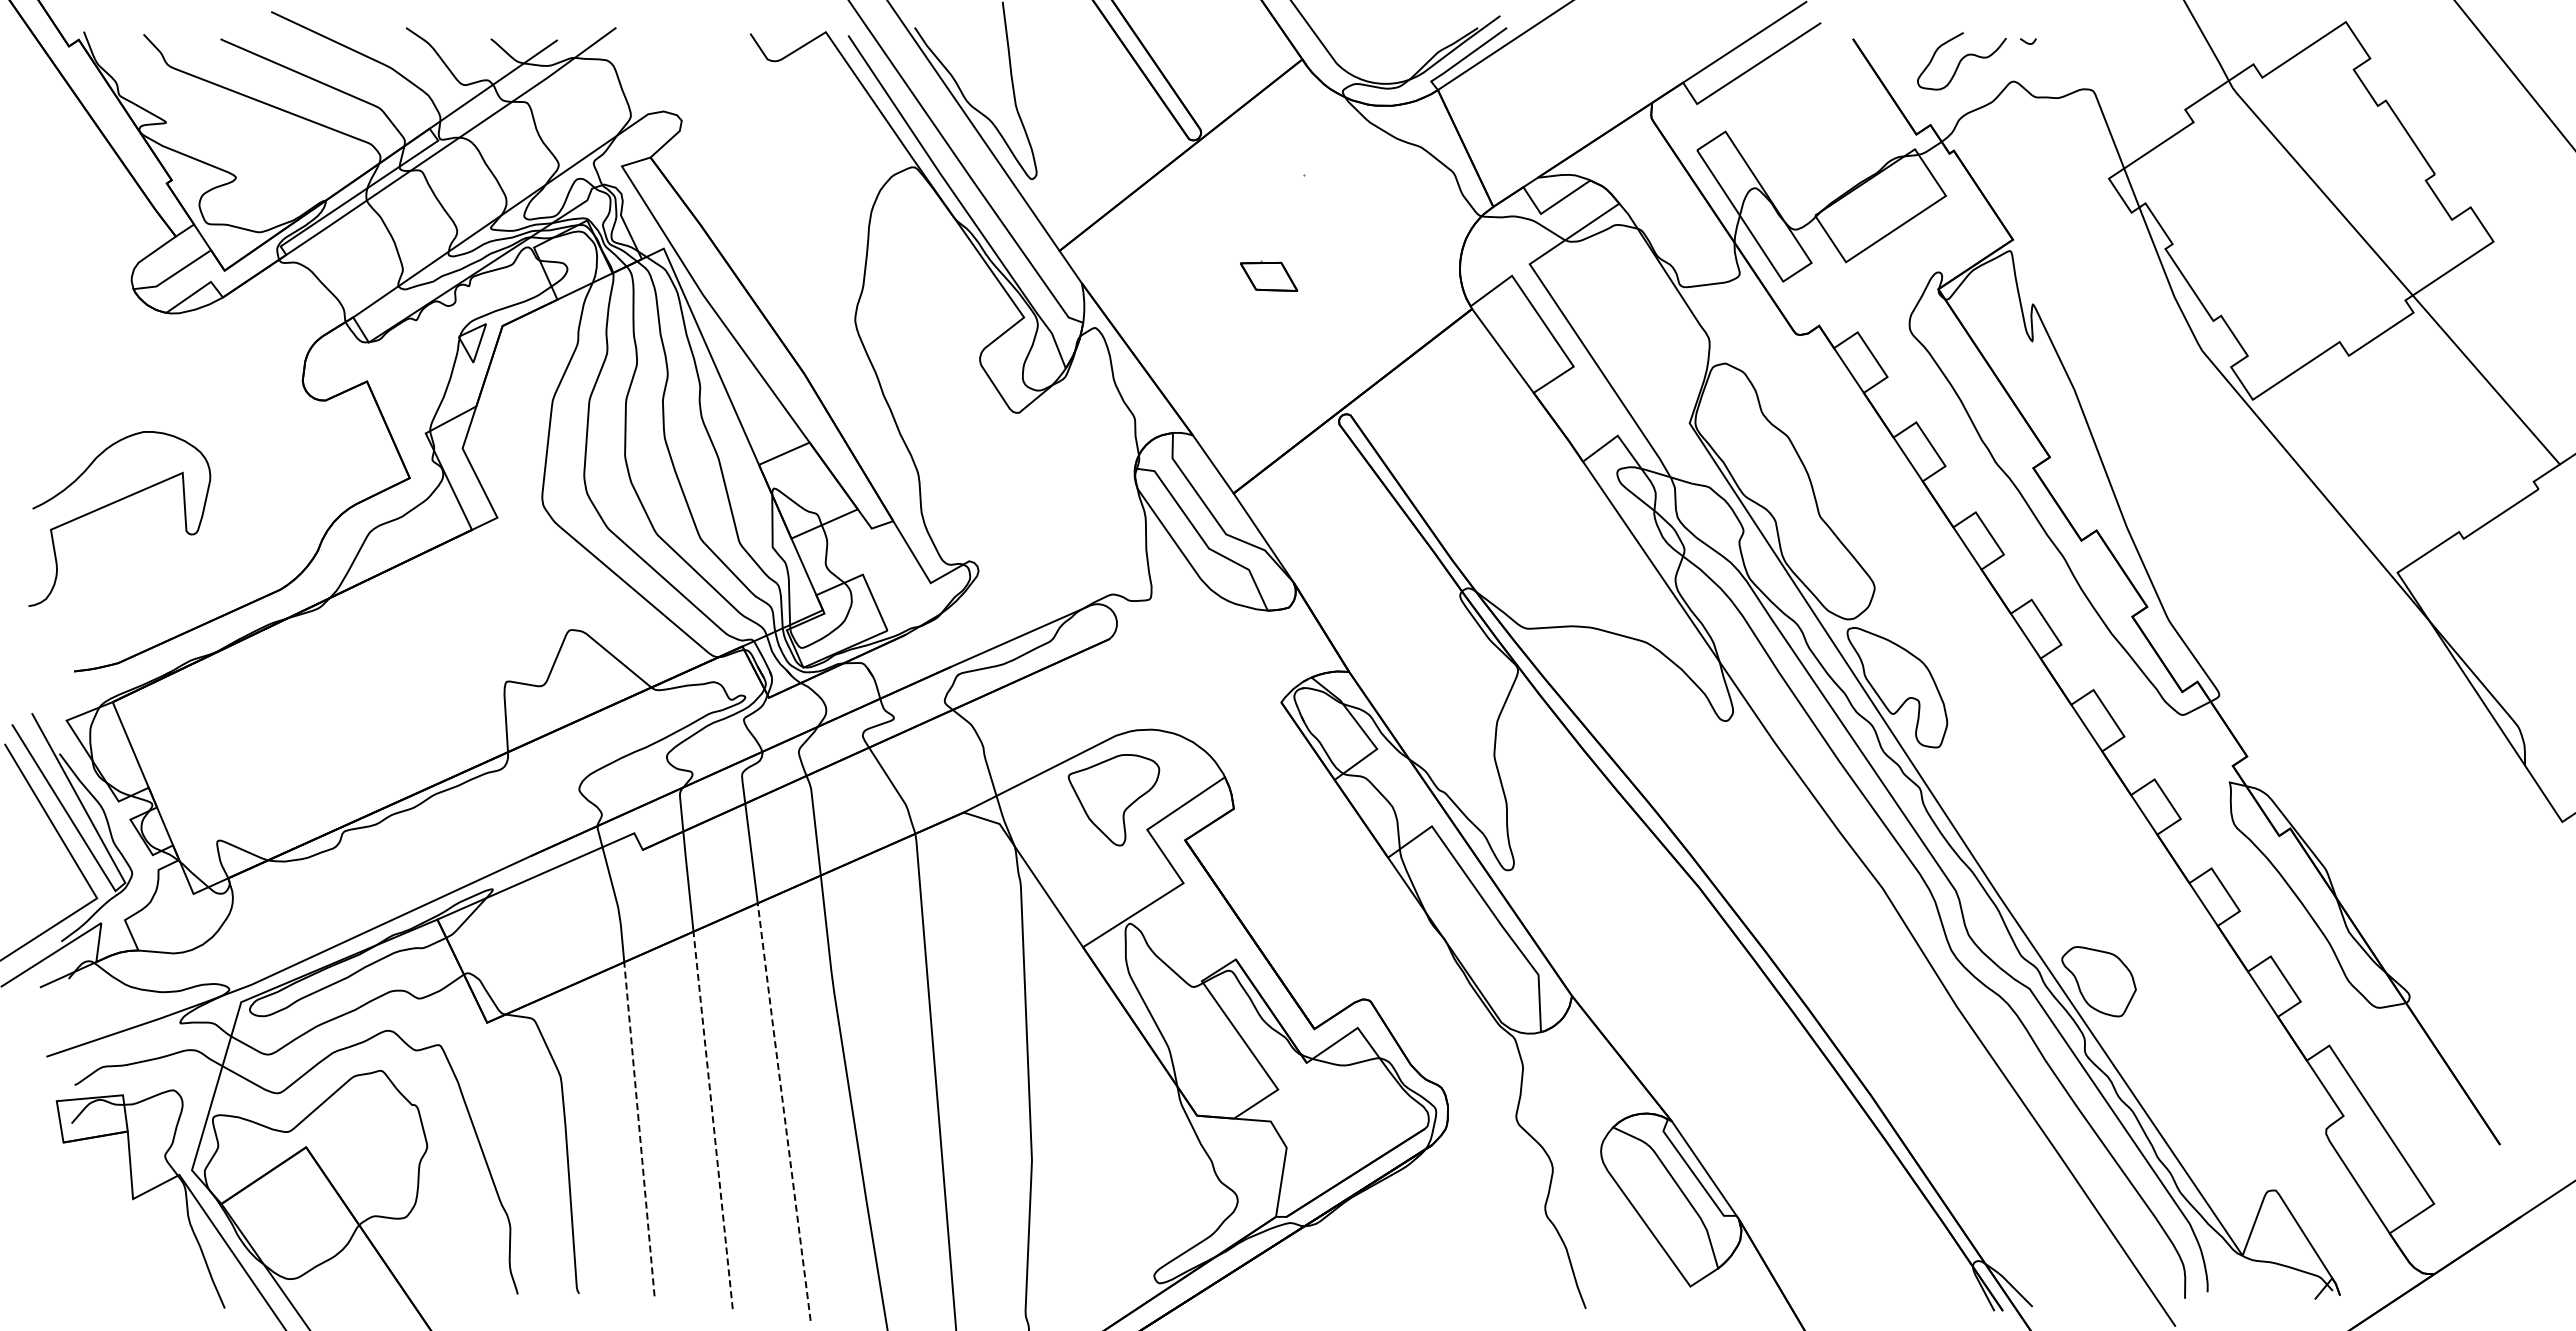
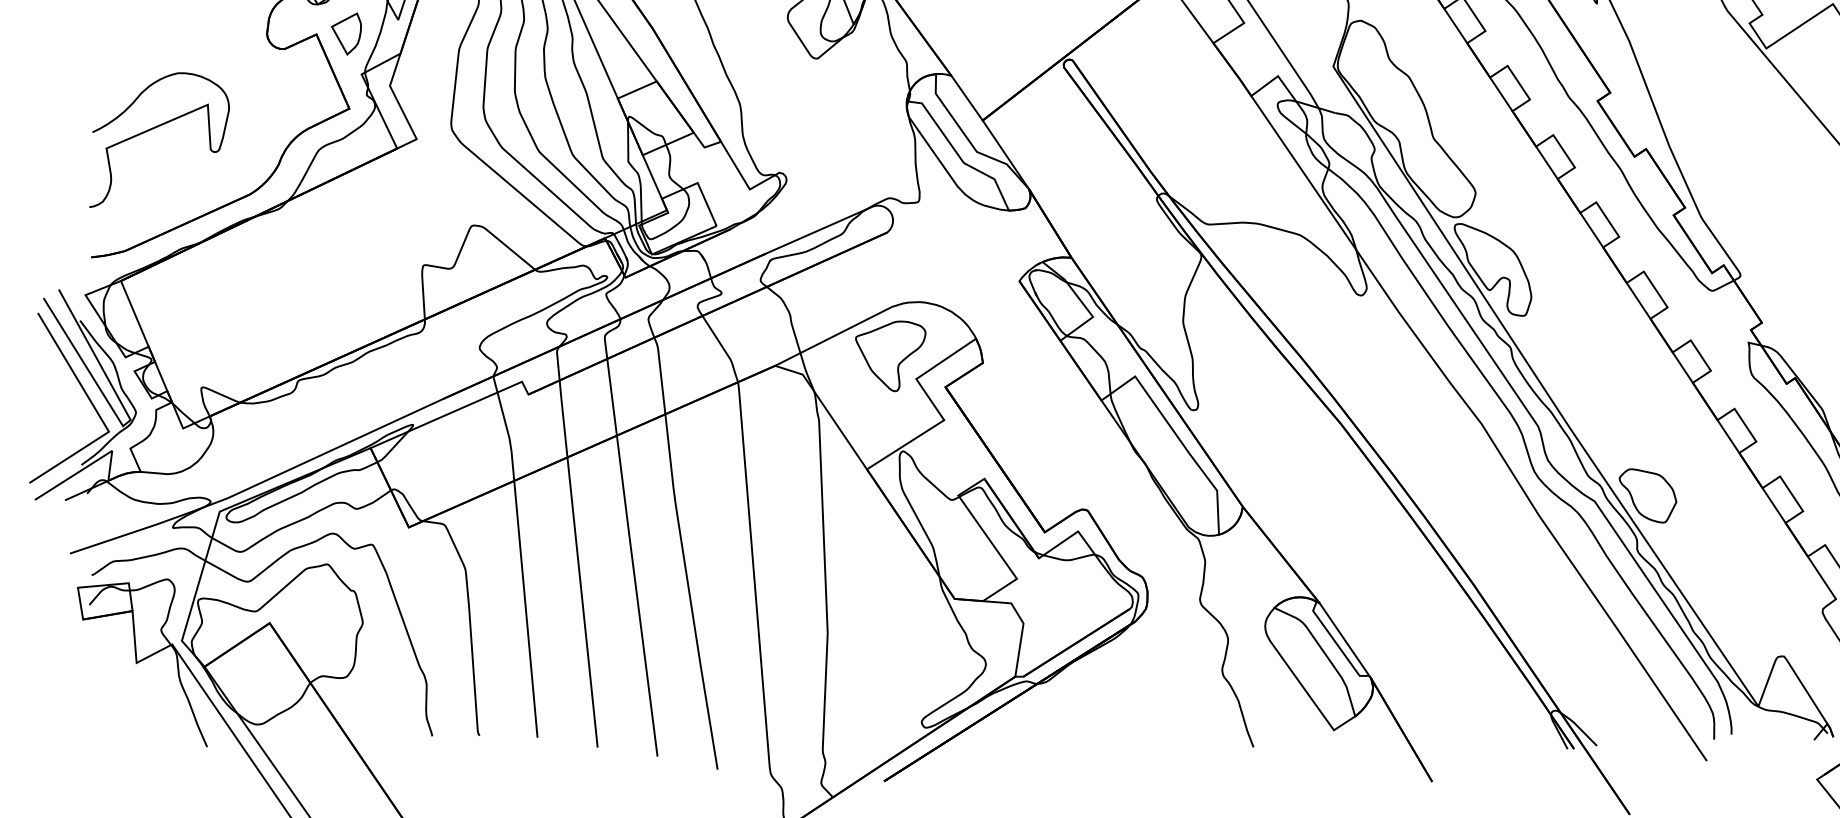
part: (405, 380) -> (346, 33), added
curve: (112, 504) -> (153, 129), moved
line: (783, 1111) -> (636, 595), dashed -> solid
line: (713, 1120) -> (582, 602), dashed -> solid
line: (639, 1129) -> (525, 609), dashed -> solid

